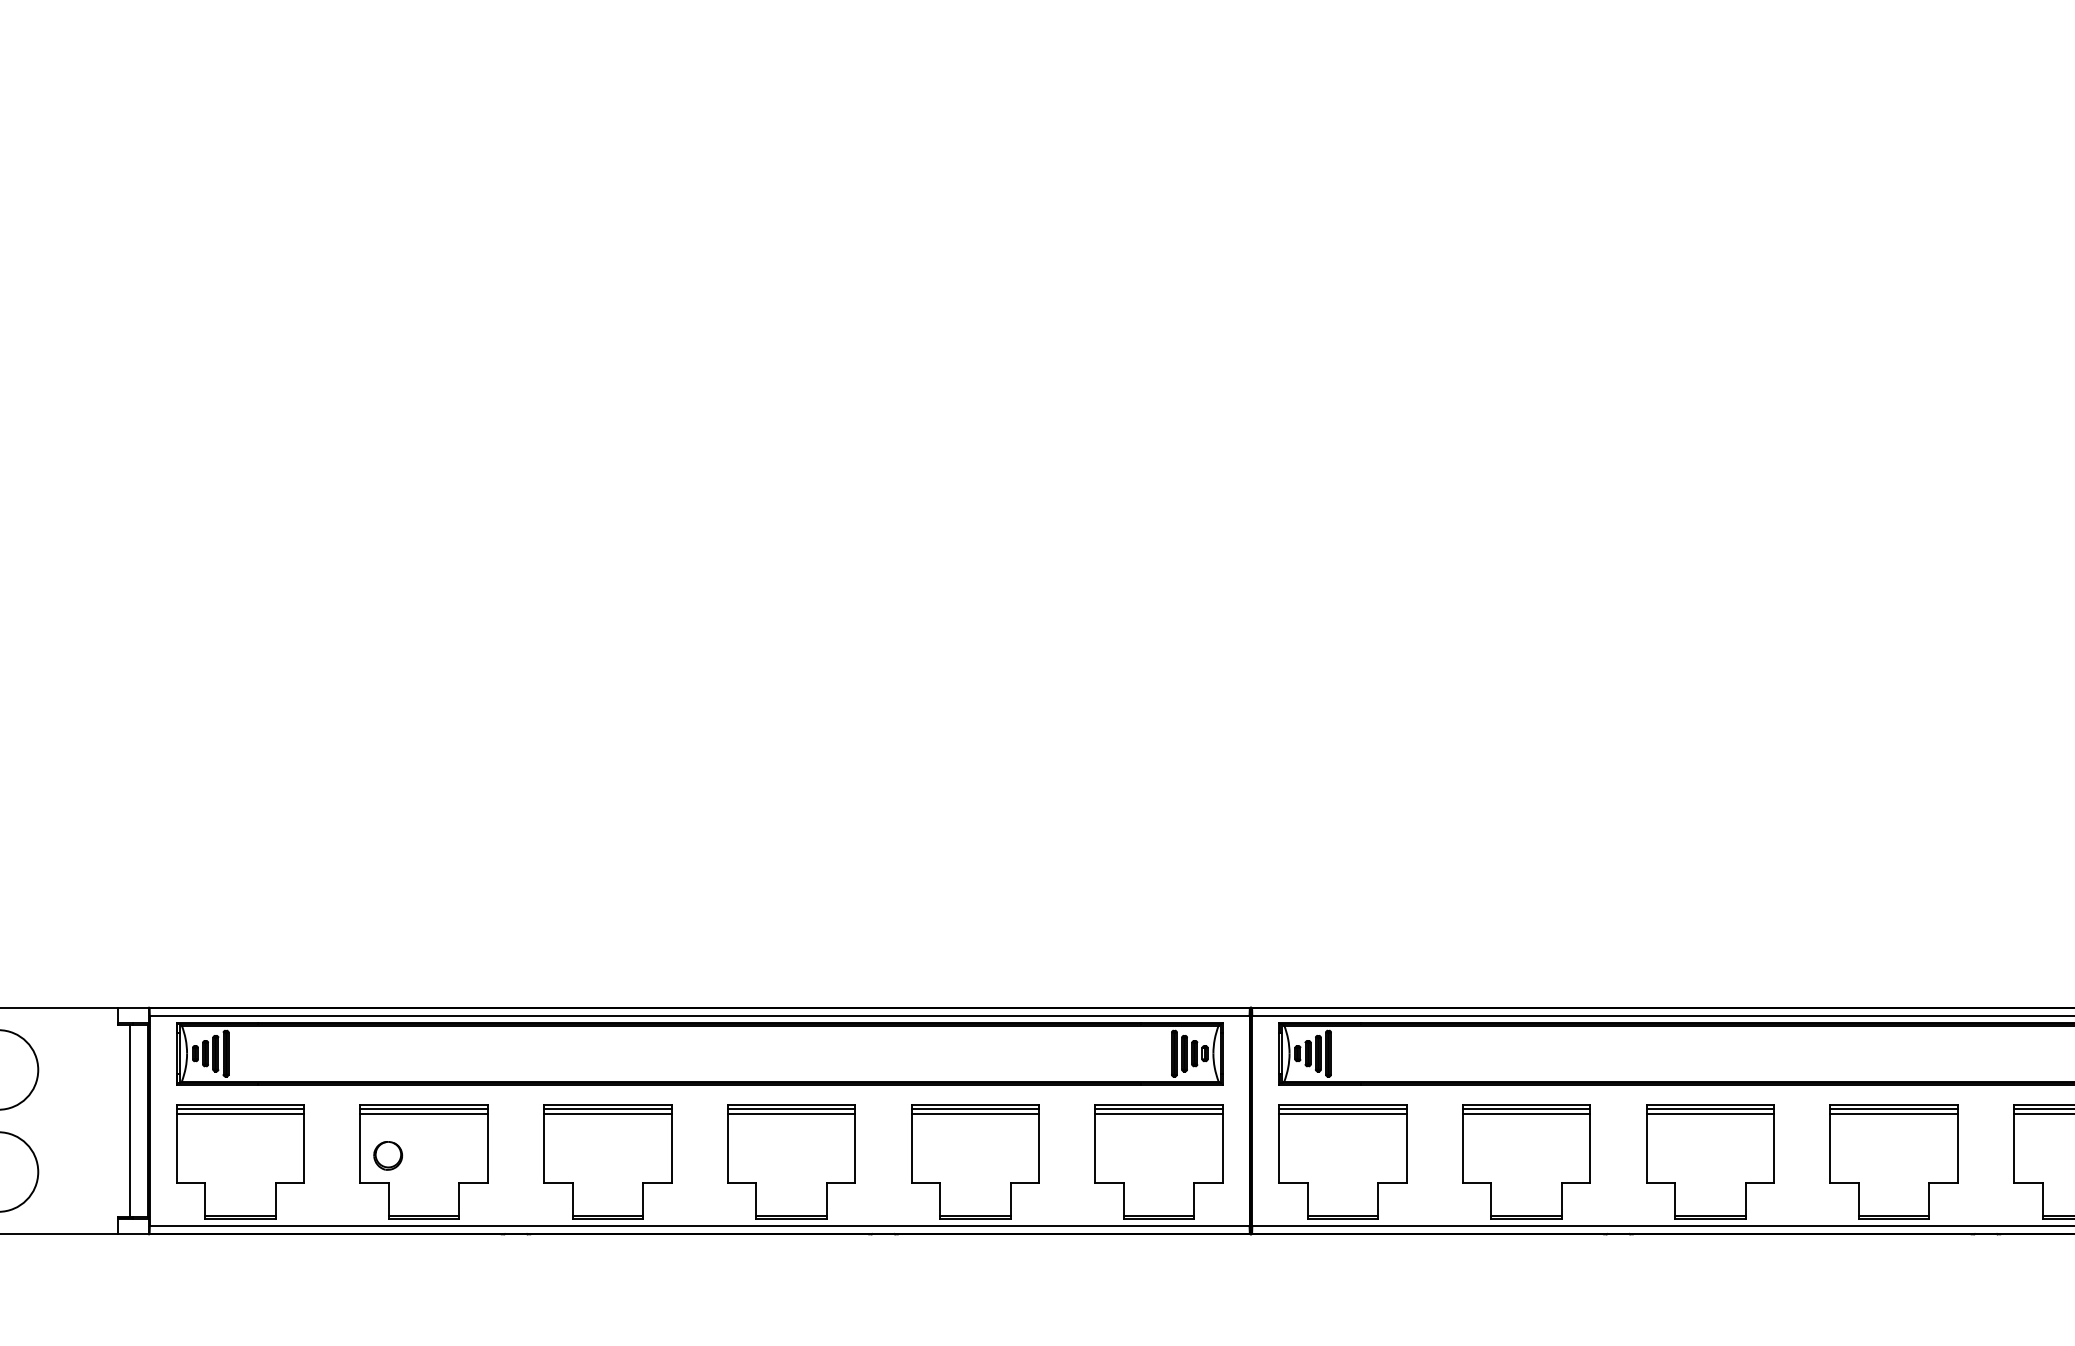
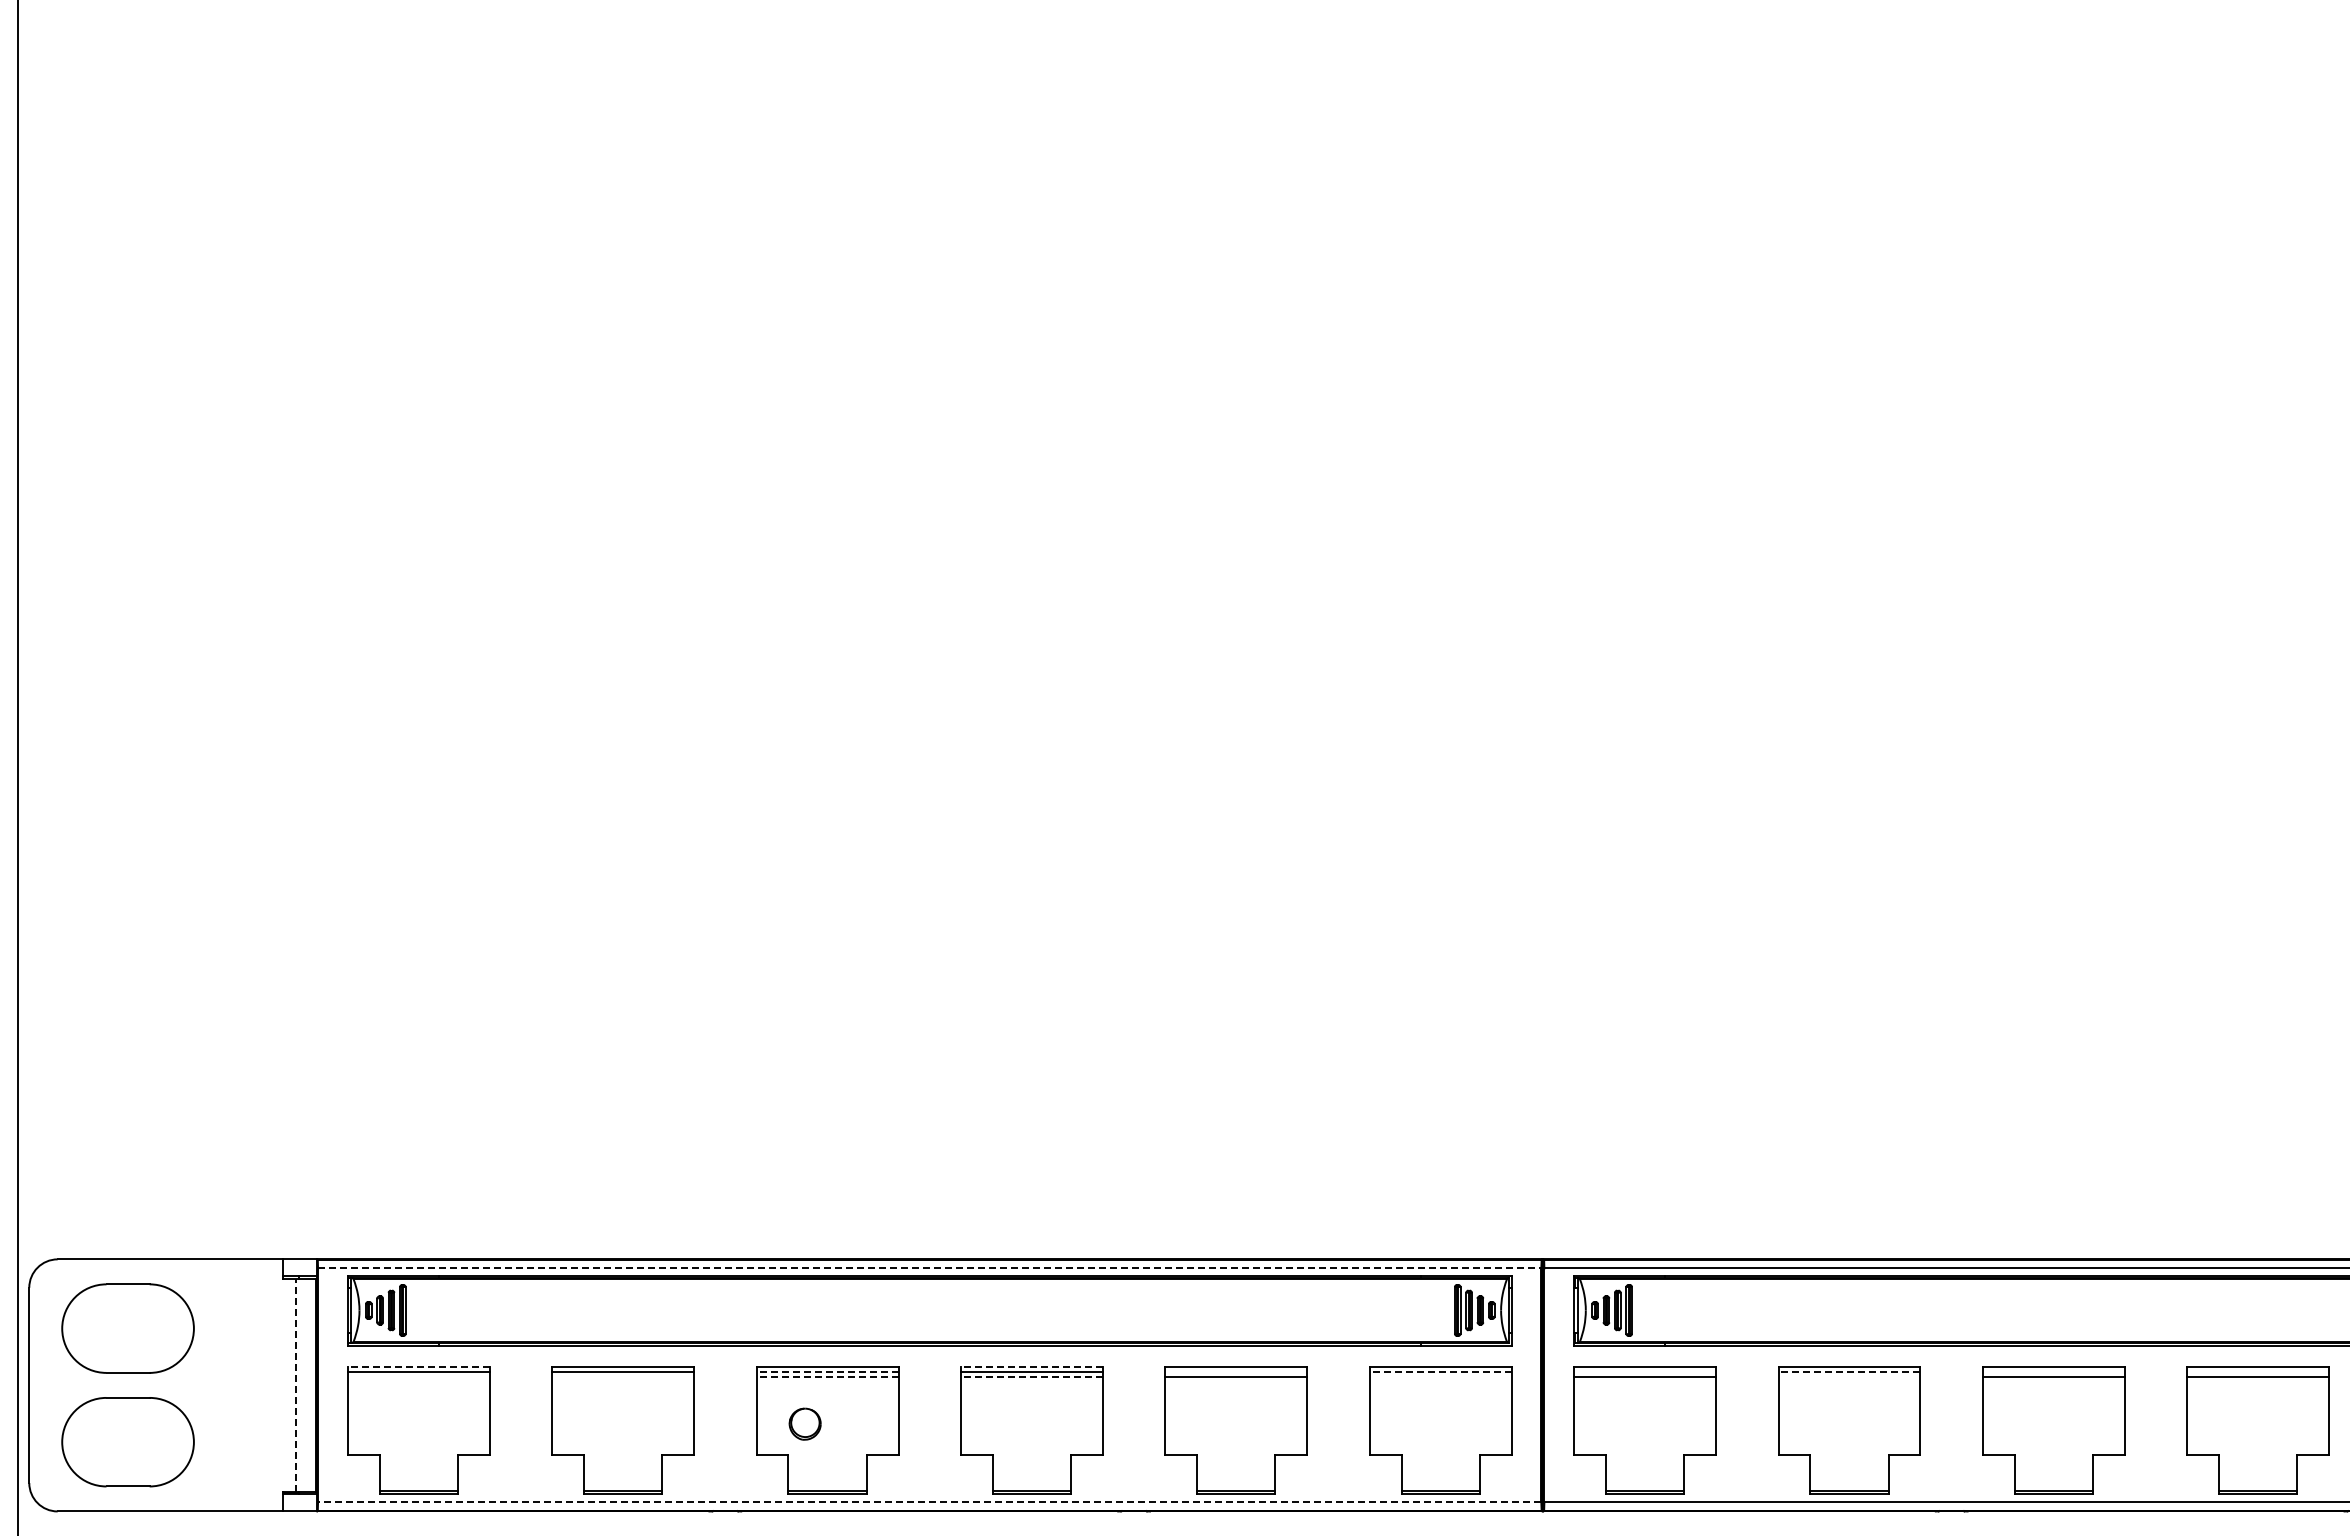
line: (699, 1015) -> (929, 1268), solid -> dashed
line: (240, 1104) -> (418, 1367), solid -> dashed
line: (791, 1104) -> (1031, 1367), solid -> dashed
line: (607, 1108) -> (827, 1371), solid -> dashed
line: (975, 1108) -> (1236, 1371), removed
line: (1158, 1108) -> (1440, 1371), solid -> dashed
line: (1343, 1108) -> (1645, 1371), removed
line: (1526, 1108) -> (1849, 1371), solid -> dashed
line: (1710, 1108) -> (2053, 1371), removed
line: (1894, 1108) -> (2258, 1371), removed
line: (240, 1113) -> (418, 1377), removed
line: (424, 1113) -> (623, 1377), removed
line: (607, 1113) -> (827, 1377), solid -> dashed
line: (791, 1113) -> (1031, 1377), solid -> dashed
line: (1158, 1113) -> (1440, 1377), removed
line: (1526, 1113) -> (1849, 1377), removed
line: (130, 1121) -> (296, 1385), solid -> dashed
part: (387, 1155) -> (804, 1423), moved
line: (699, 1226) -> (929, 1502), solid -> dashed

